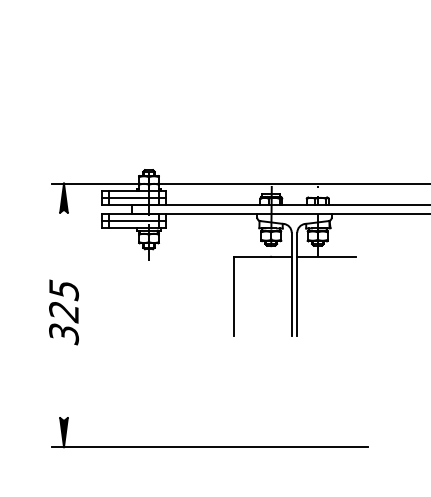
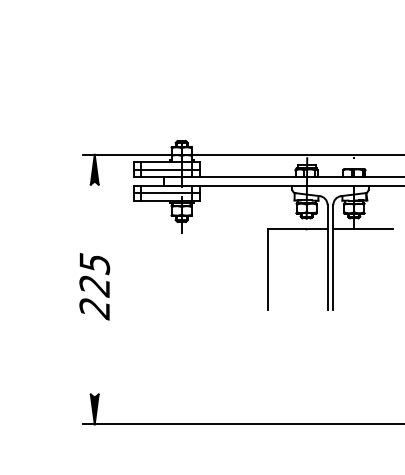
text: (64, 334) -> (95, 309), 325 -> 225

